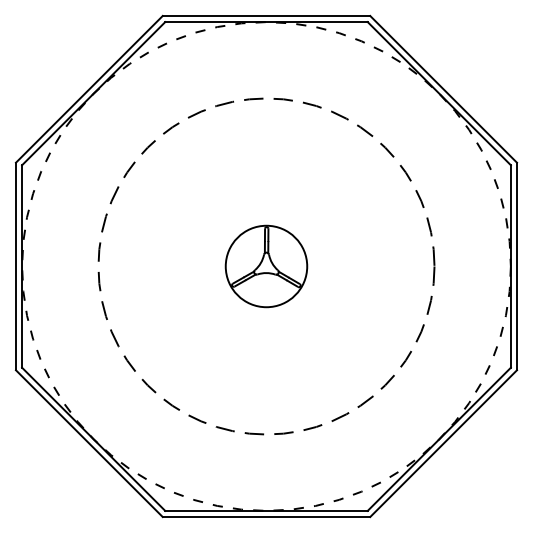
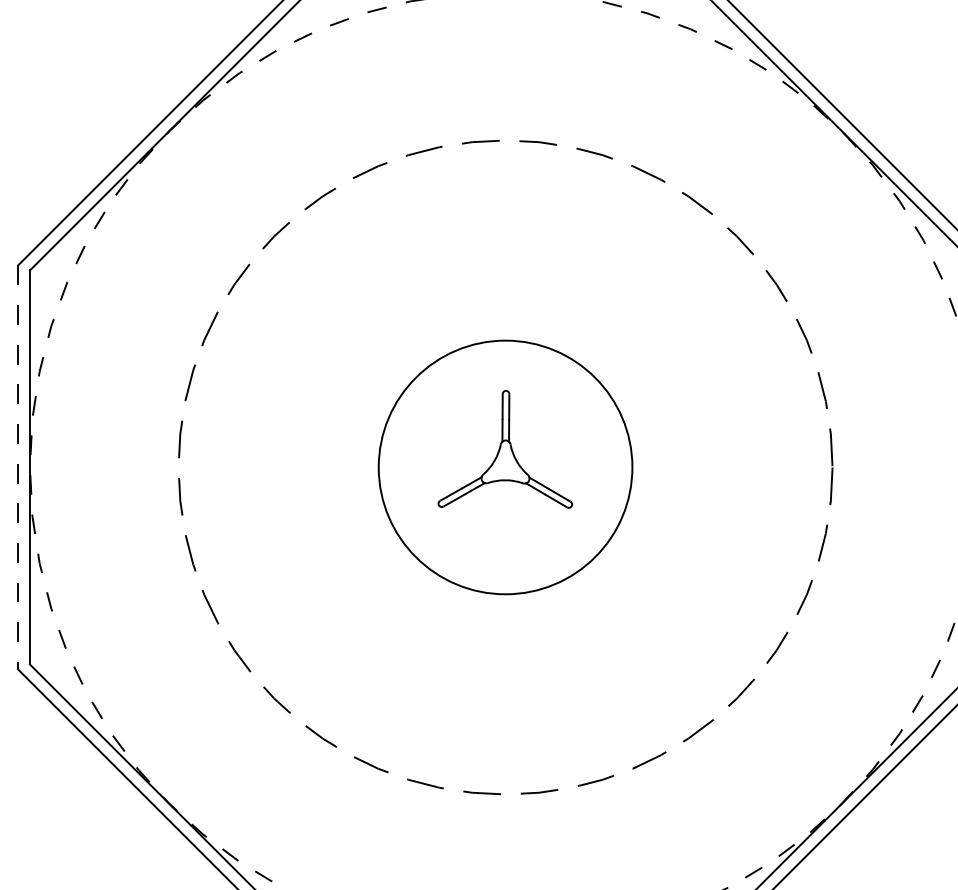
line: (15, 266) -> (17, 467), solid -> dashed
circle: (266, 266) -> (505, 467), size x1.6

